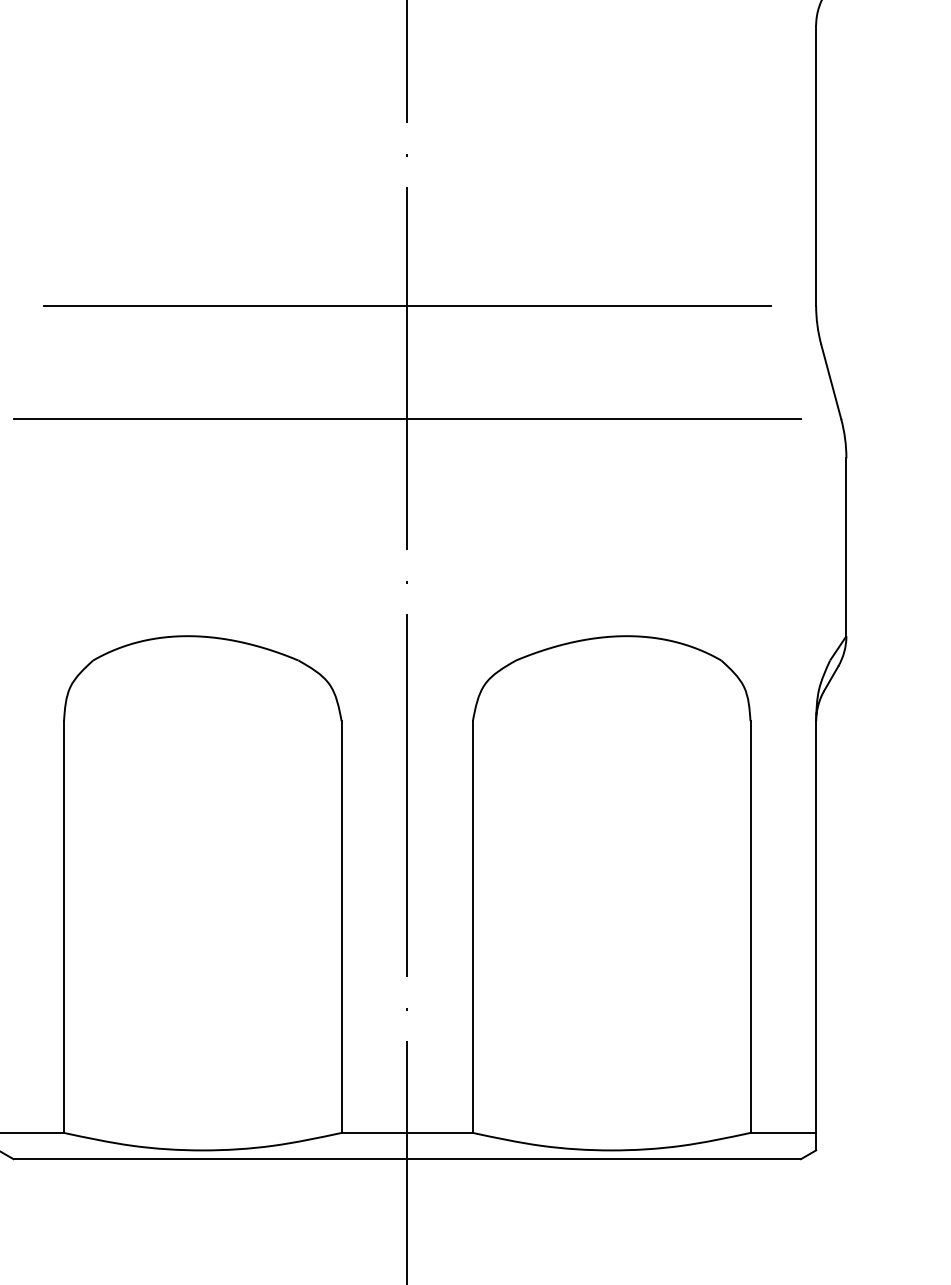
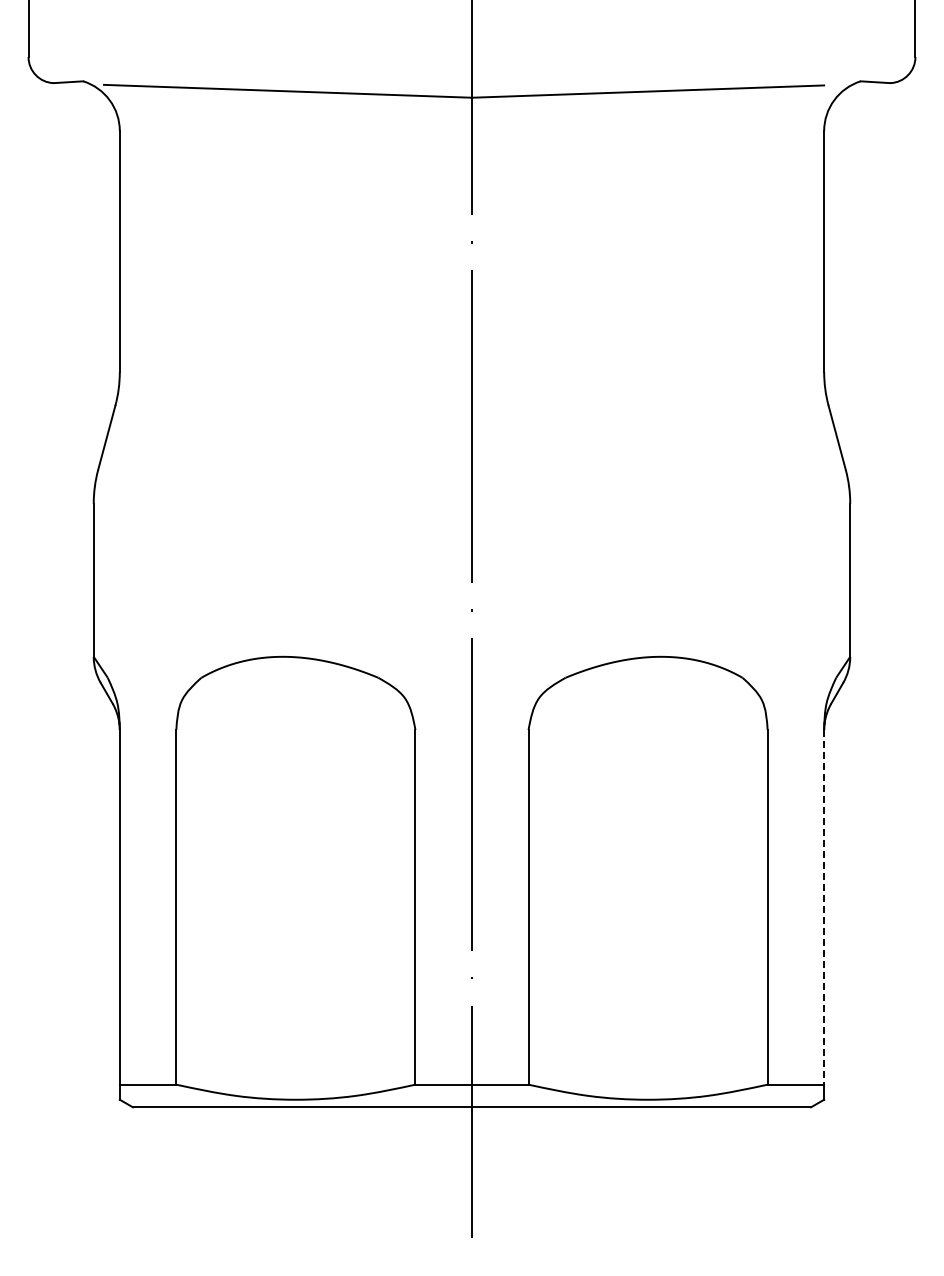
line: (406, 306) -> (471, 372), removed
line: (406, 418) -> (471, 469), removed
line: (816, 927) -> (824, 907), solid -> dashed

